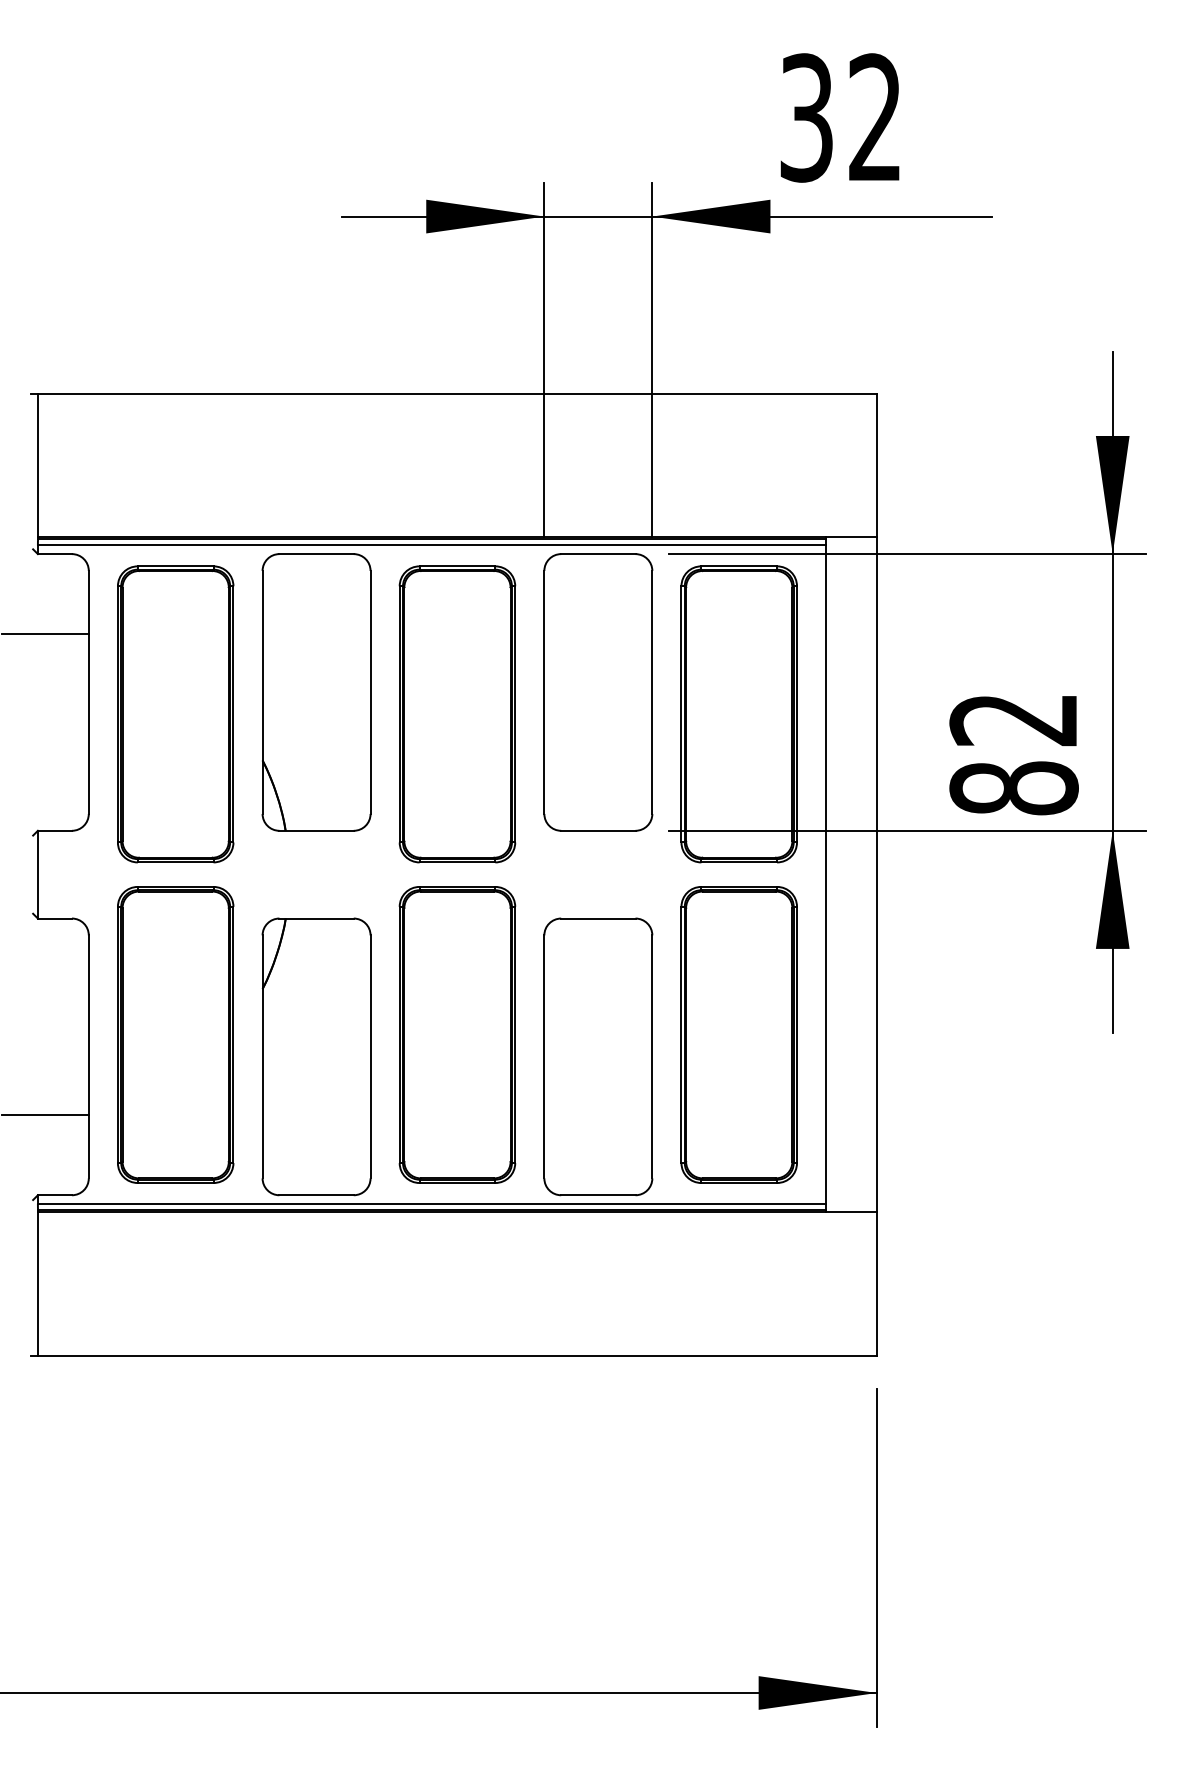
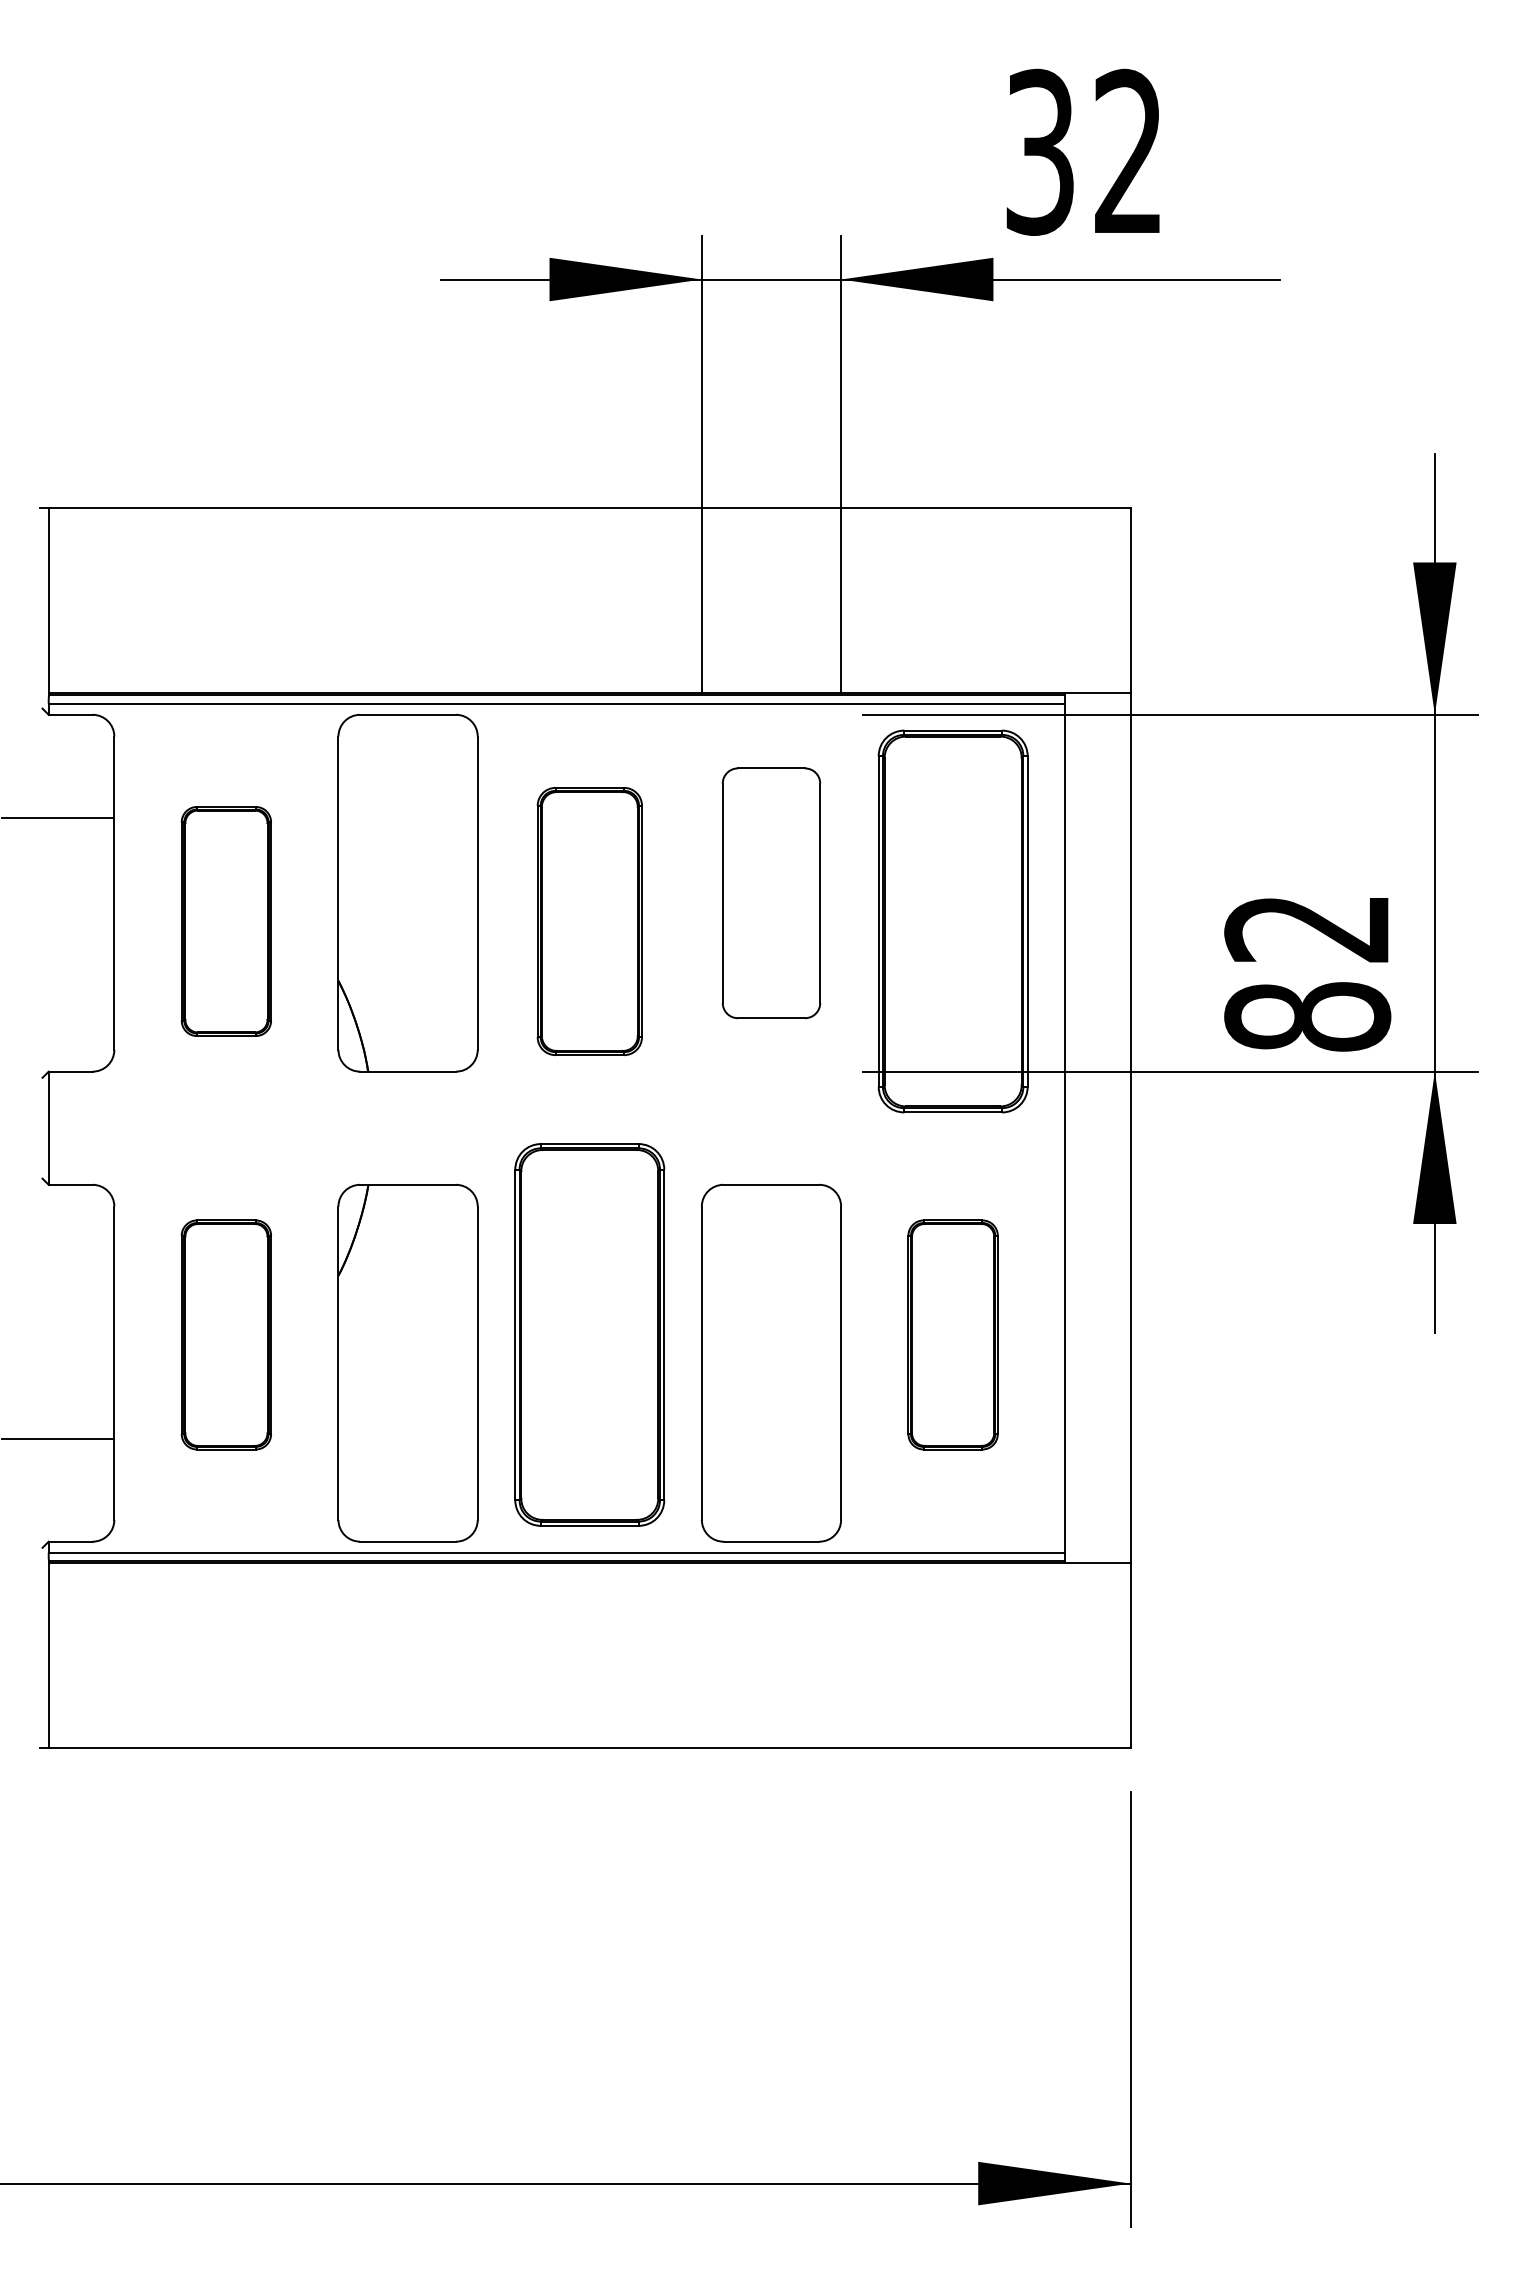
part: (598, 692) -> (771, 893), size x0.7
part: (175, 714) -> (226, 921), size x0.6
part: (457, 714) -> (589, 921), size x0.7
part: (175, 1034) -> (226, 1334), size x0.6
part: (738, 1034) -> (952, 1334), size x0.6

